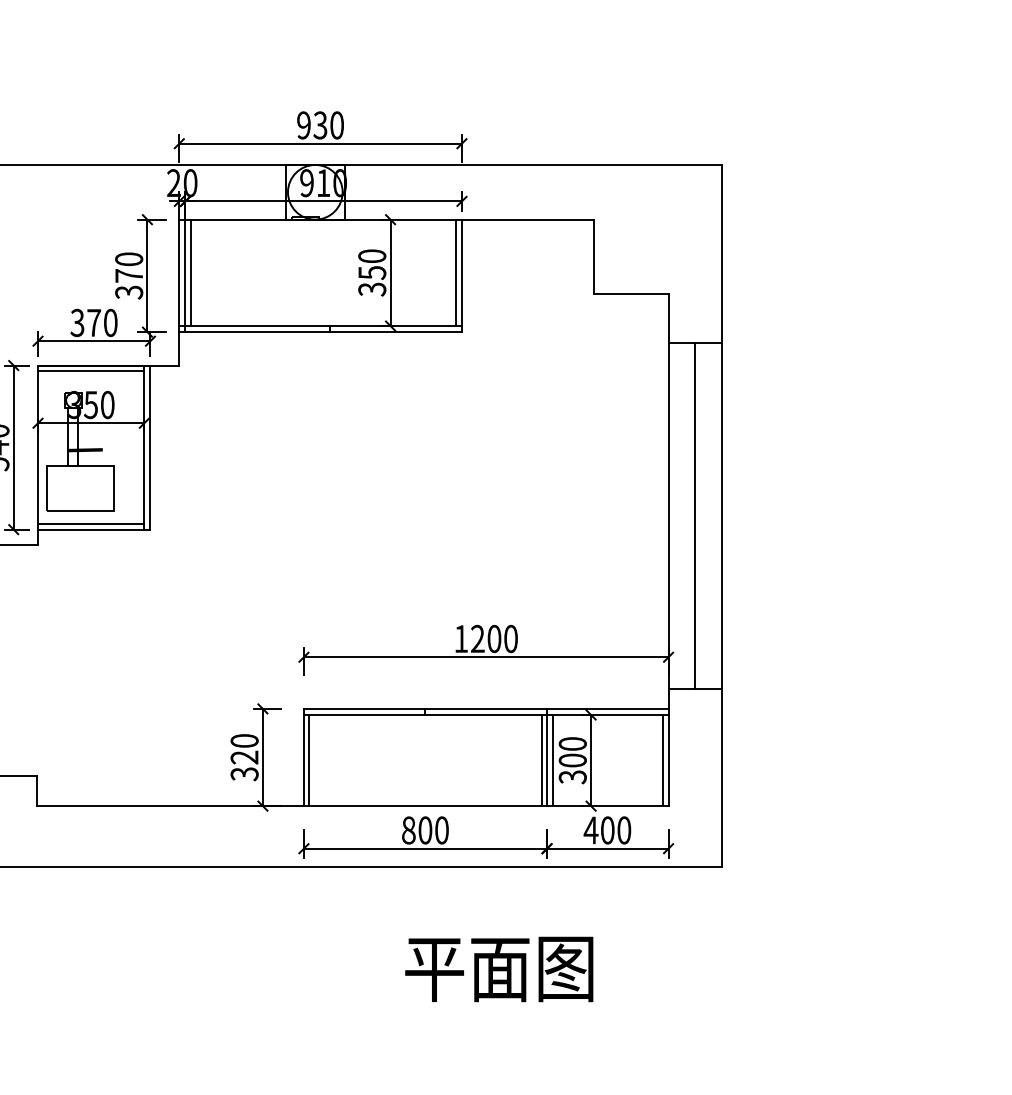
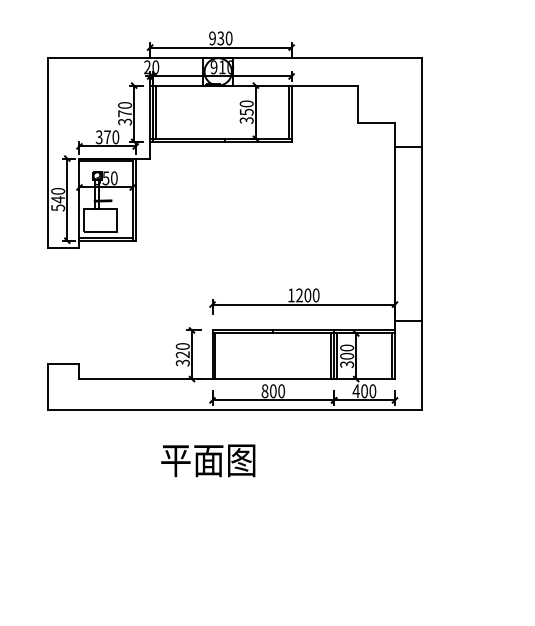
line: (695, 515) -> (408, 233), removed
text: (499, 968) -> (208, 460), moved

